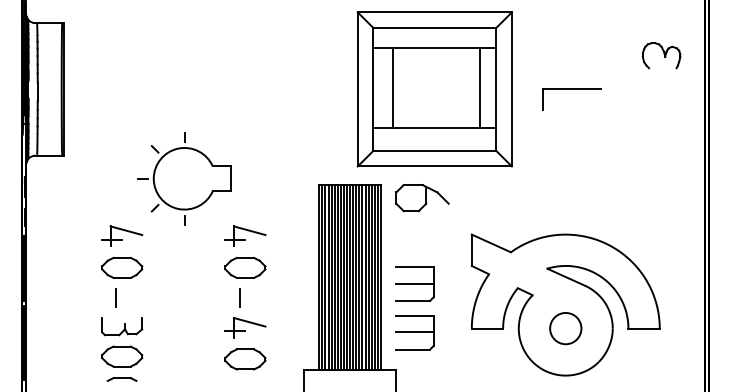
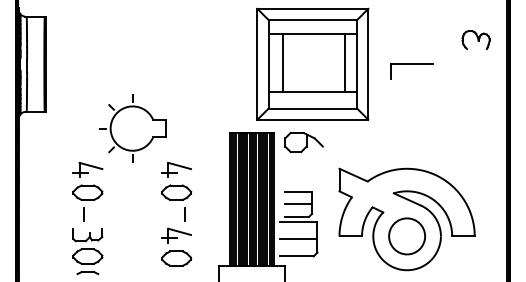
line: (239, 297) -> (185, 214), moved
circle: (565, 328) -> (406, 236), size x1.6
part: (414, 332) -> (298, 239), size x1.4

